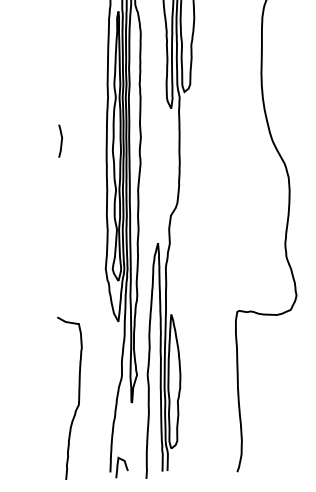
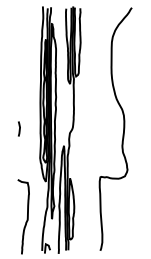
line: (60, 140) -> (19, 128), moved

